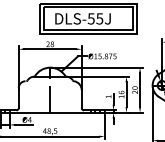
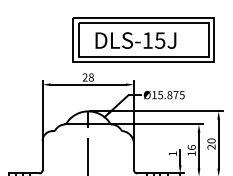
text: (90, 18) -> (146, 40), -55 -> -15

